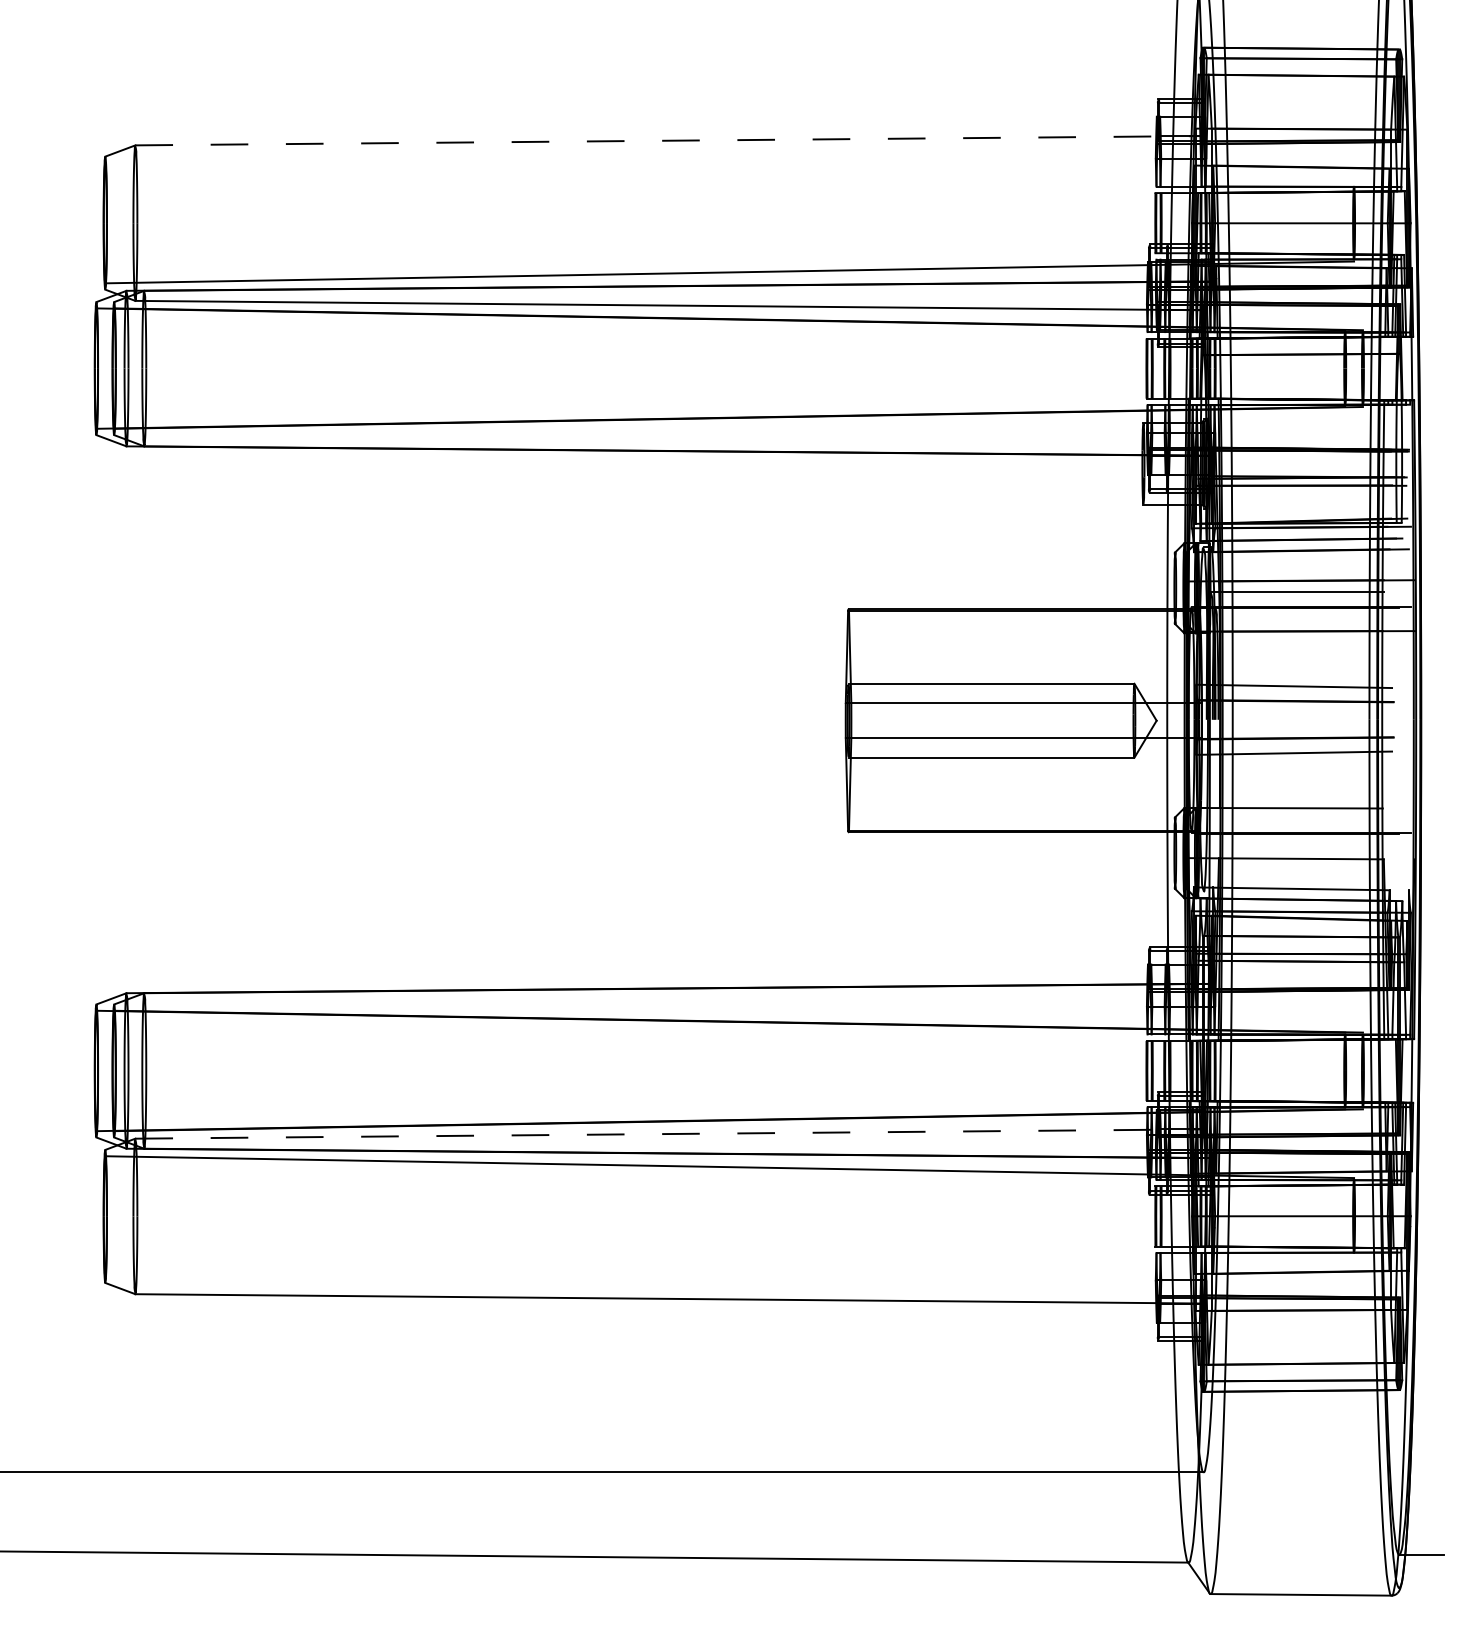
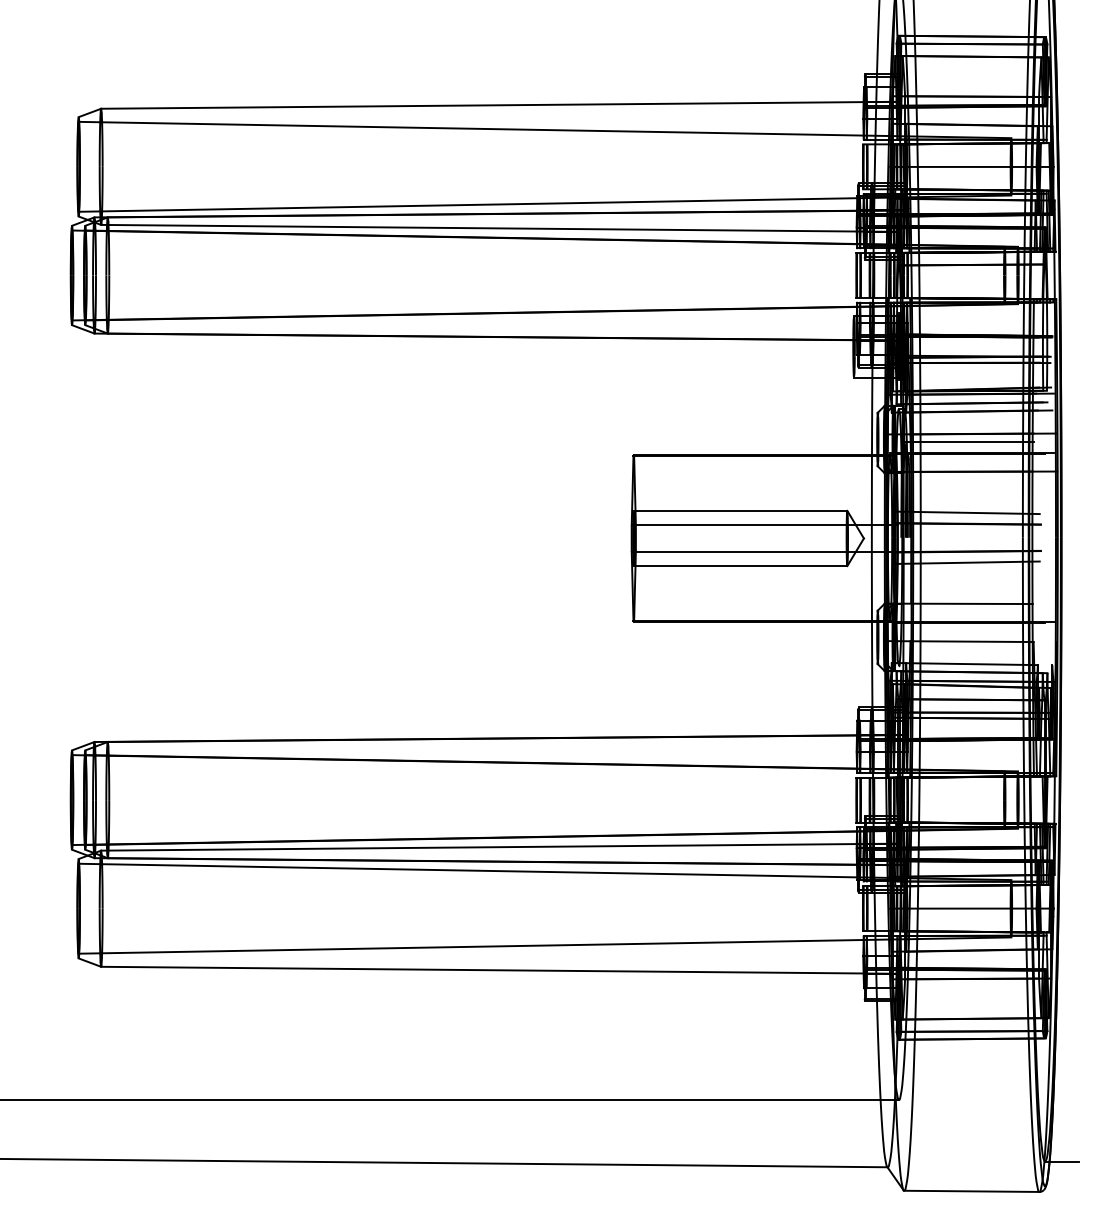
line: (670, 140) -> (500, 105), dashed -> solid
line: (729, 173) -> (544, 129), added
line: (670, 1134) -> (500, 847), dashed -> solid
line: (729, 1265) -> (544, 945), added

